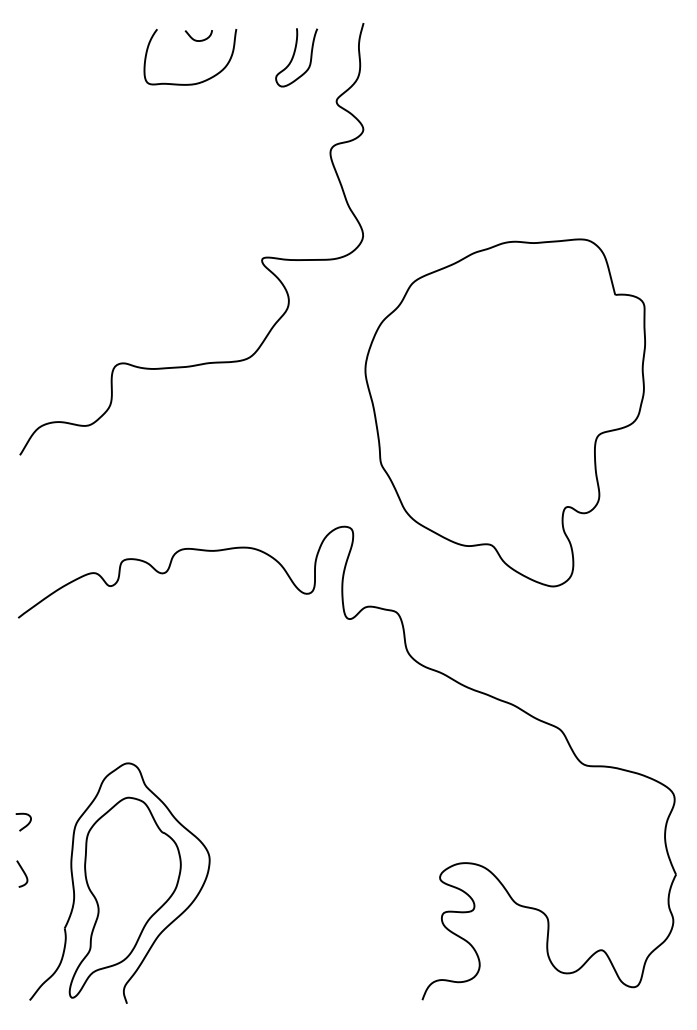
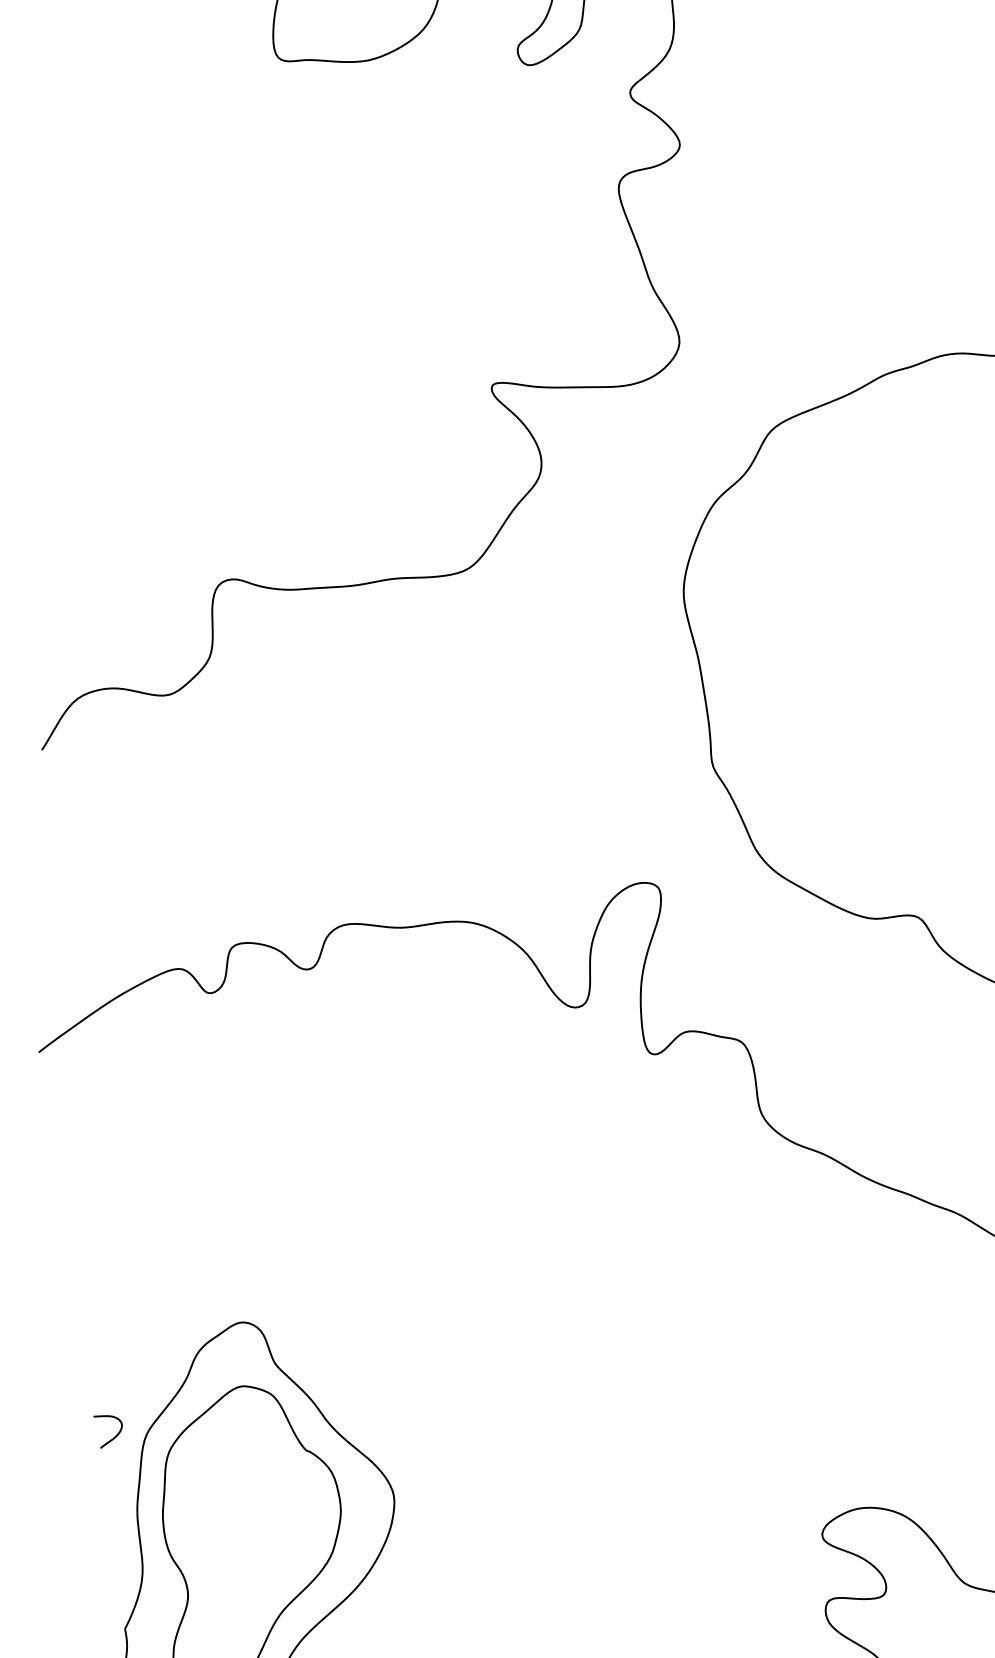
curve: (26, 824) -> (113, 1436), moved
curve: (23, 873) -> (48, 1527), removed

